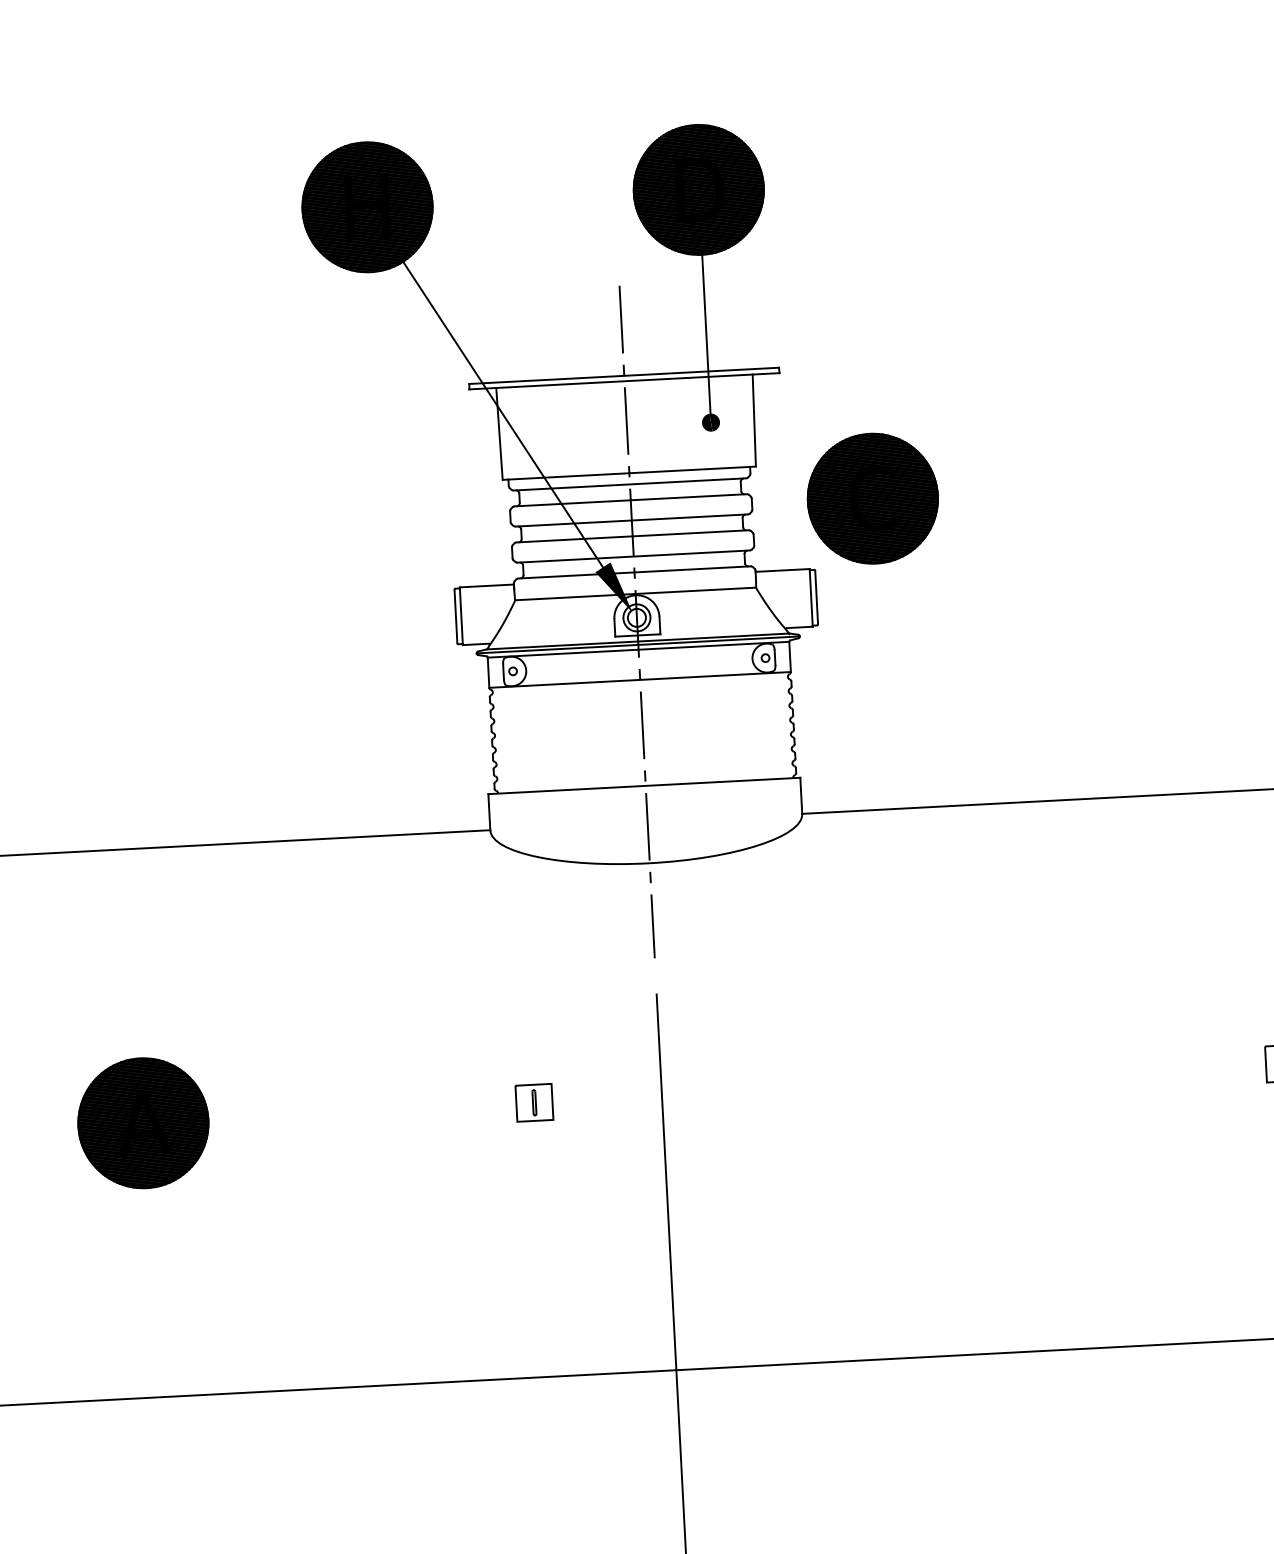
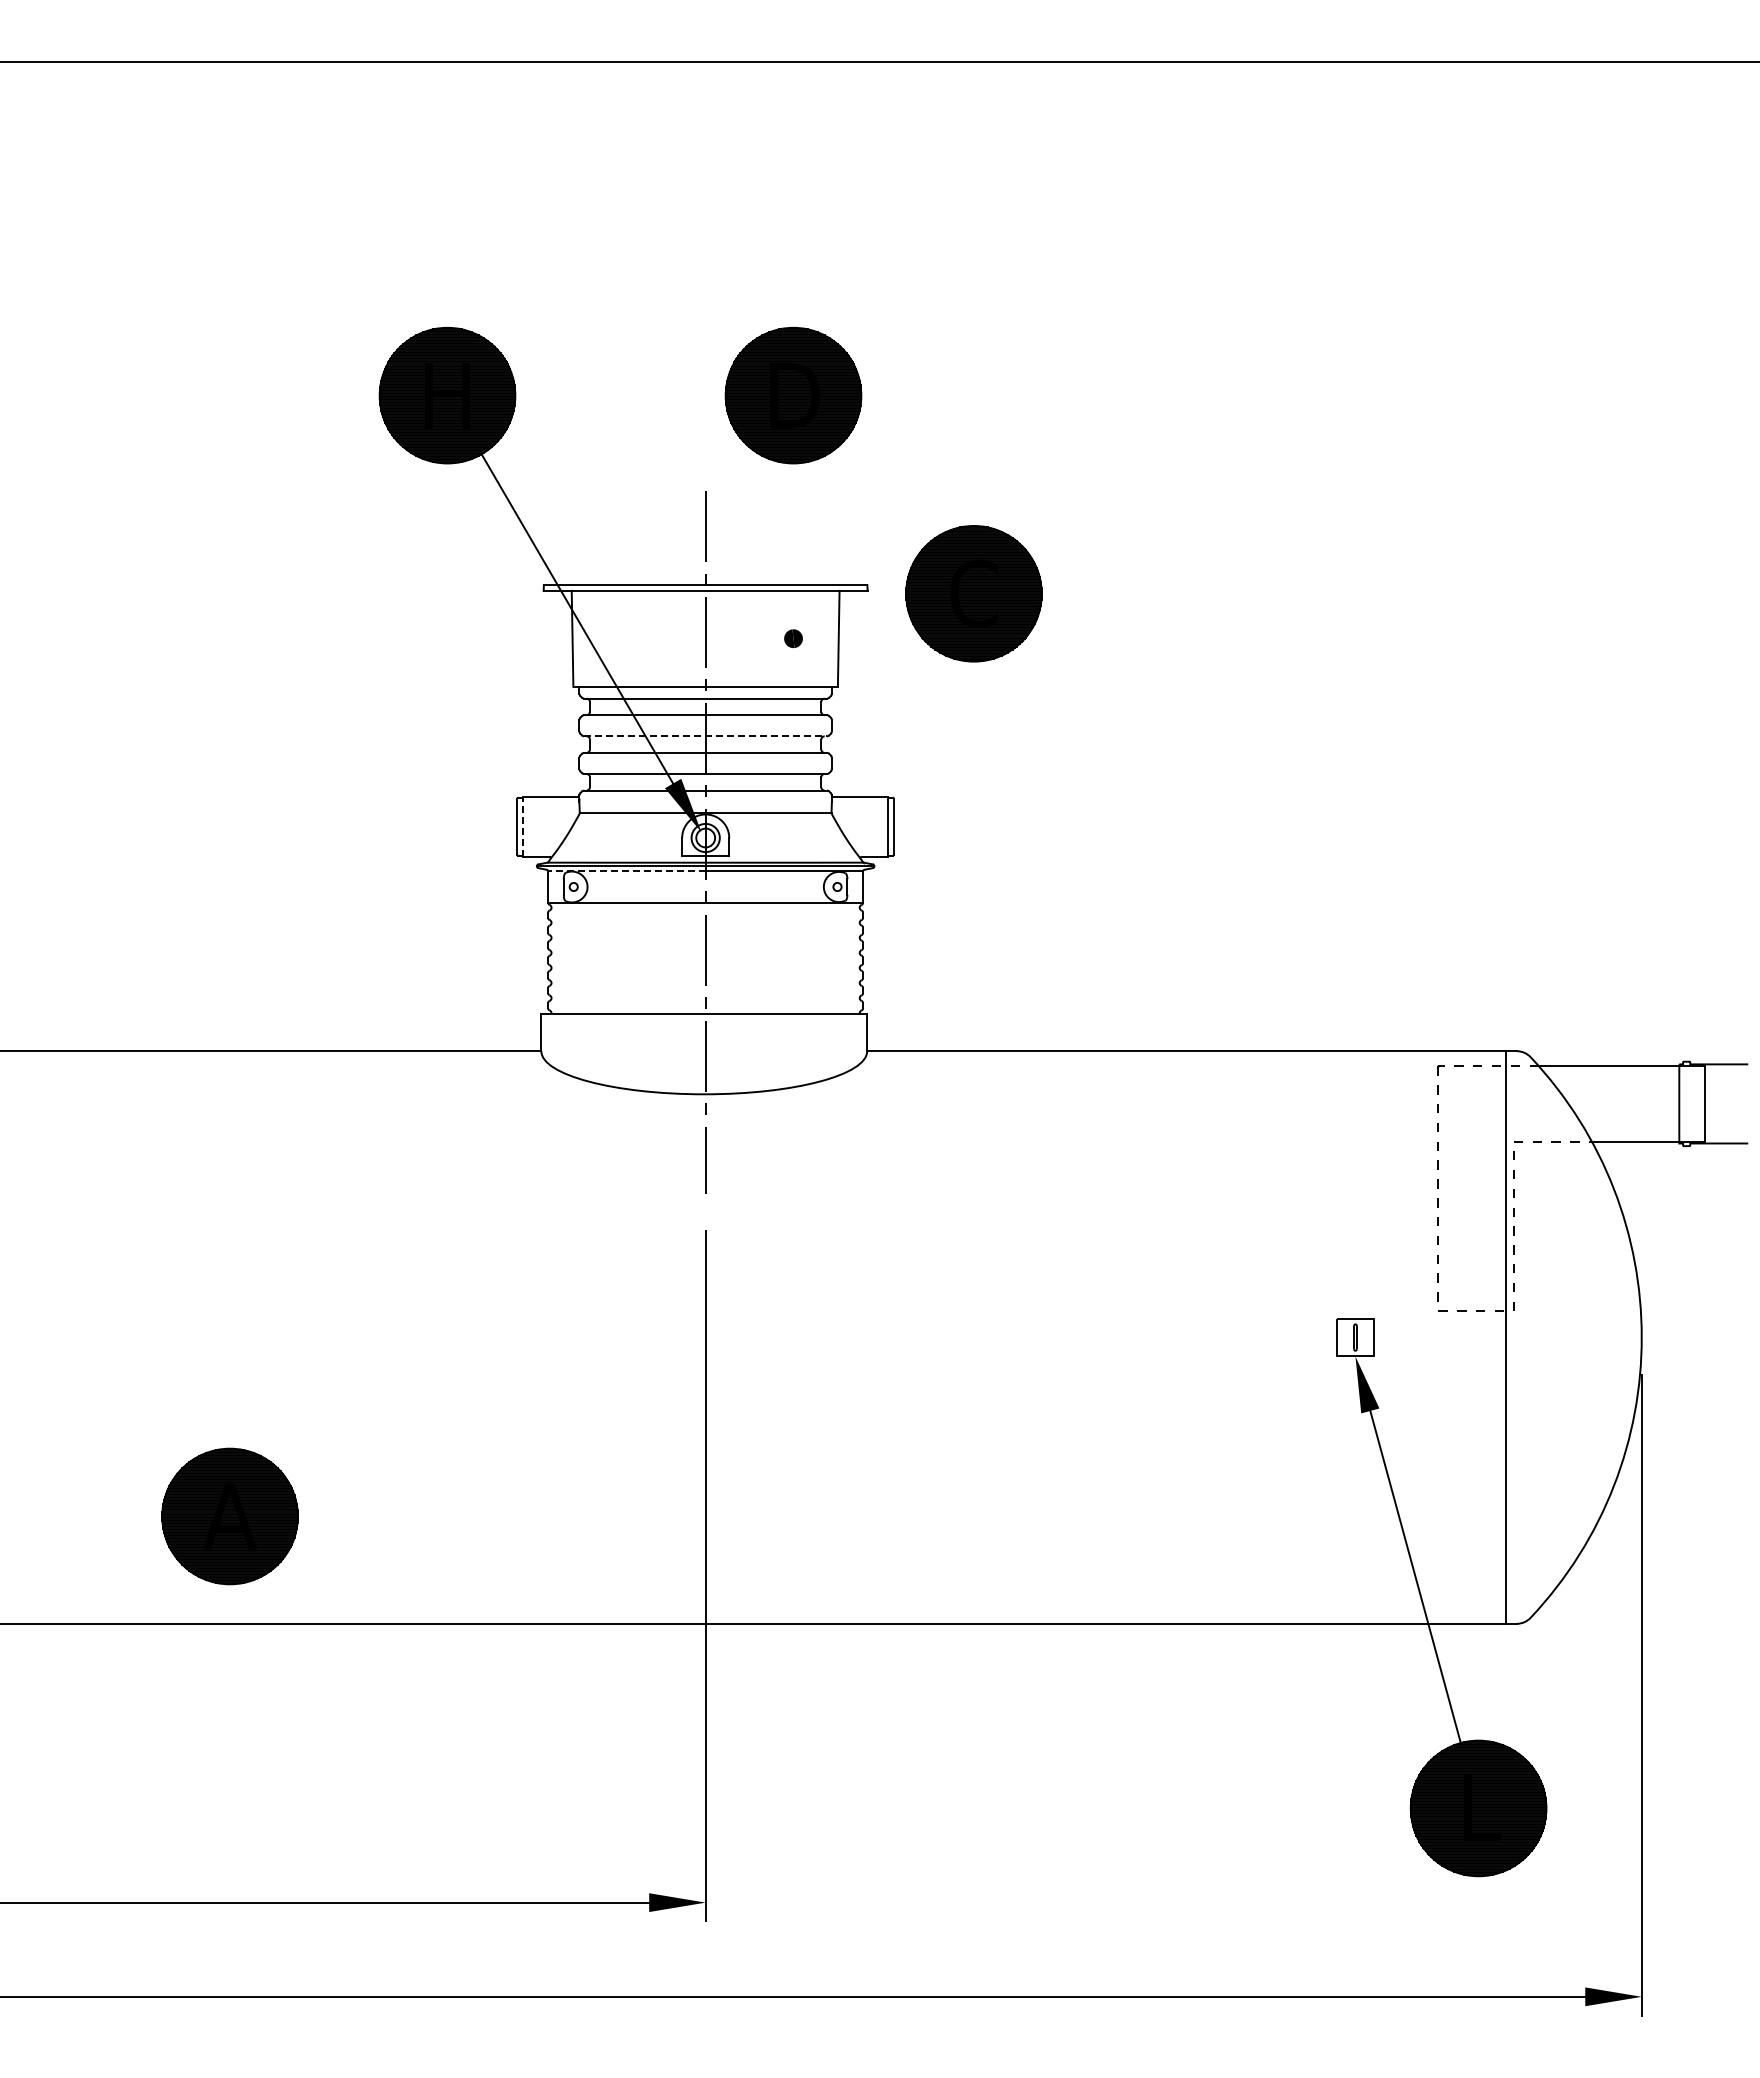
line: (706, 335) -> (793, 547), removed
part: (872, 498) -> (973, 593), moved
line: (632, 520) -> (706, 736), solid -> dashed
line: (460, 616) -> (522, 826), solid -> dashed
line: (562, 653) -> (626, 871), solid -> dashed
part: (534, 1102) -> (572, 1337), removed
part: (142, 1123) -> (229, 1516), moved

